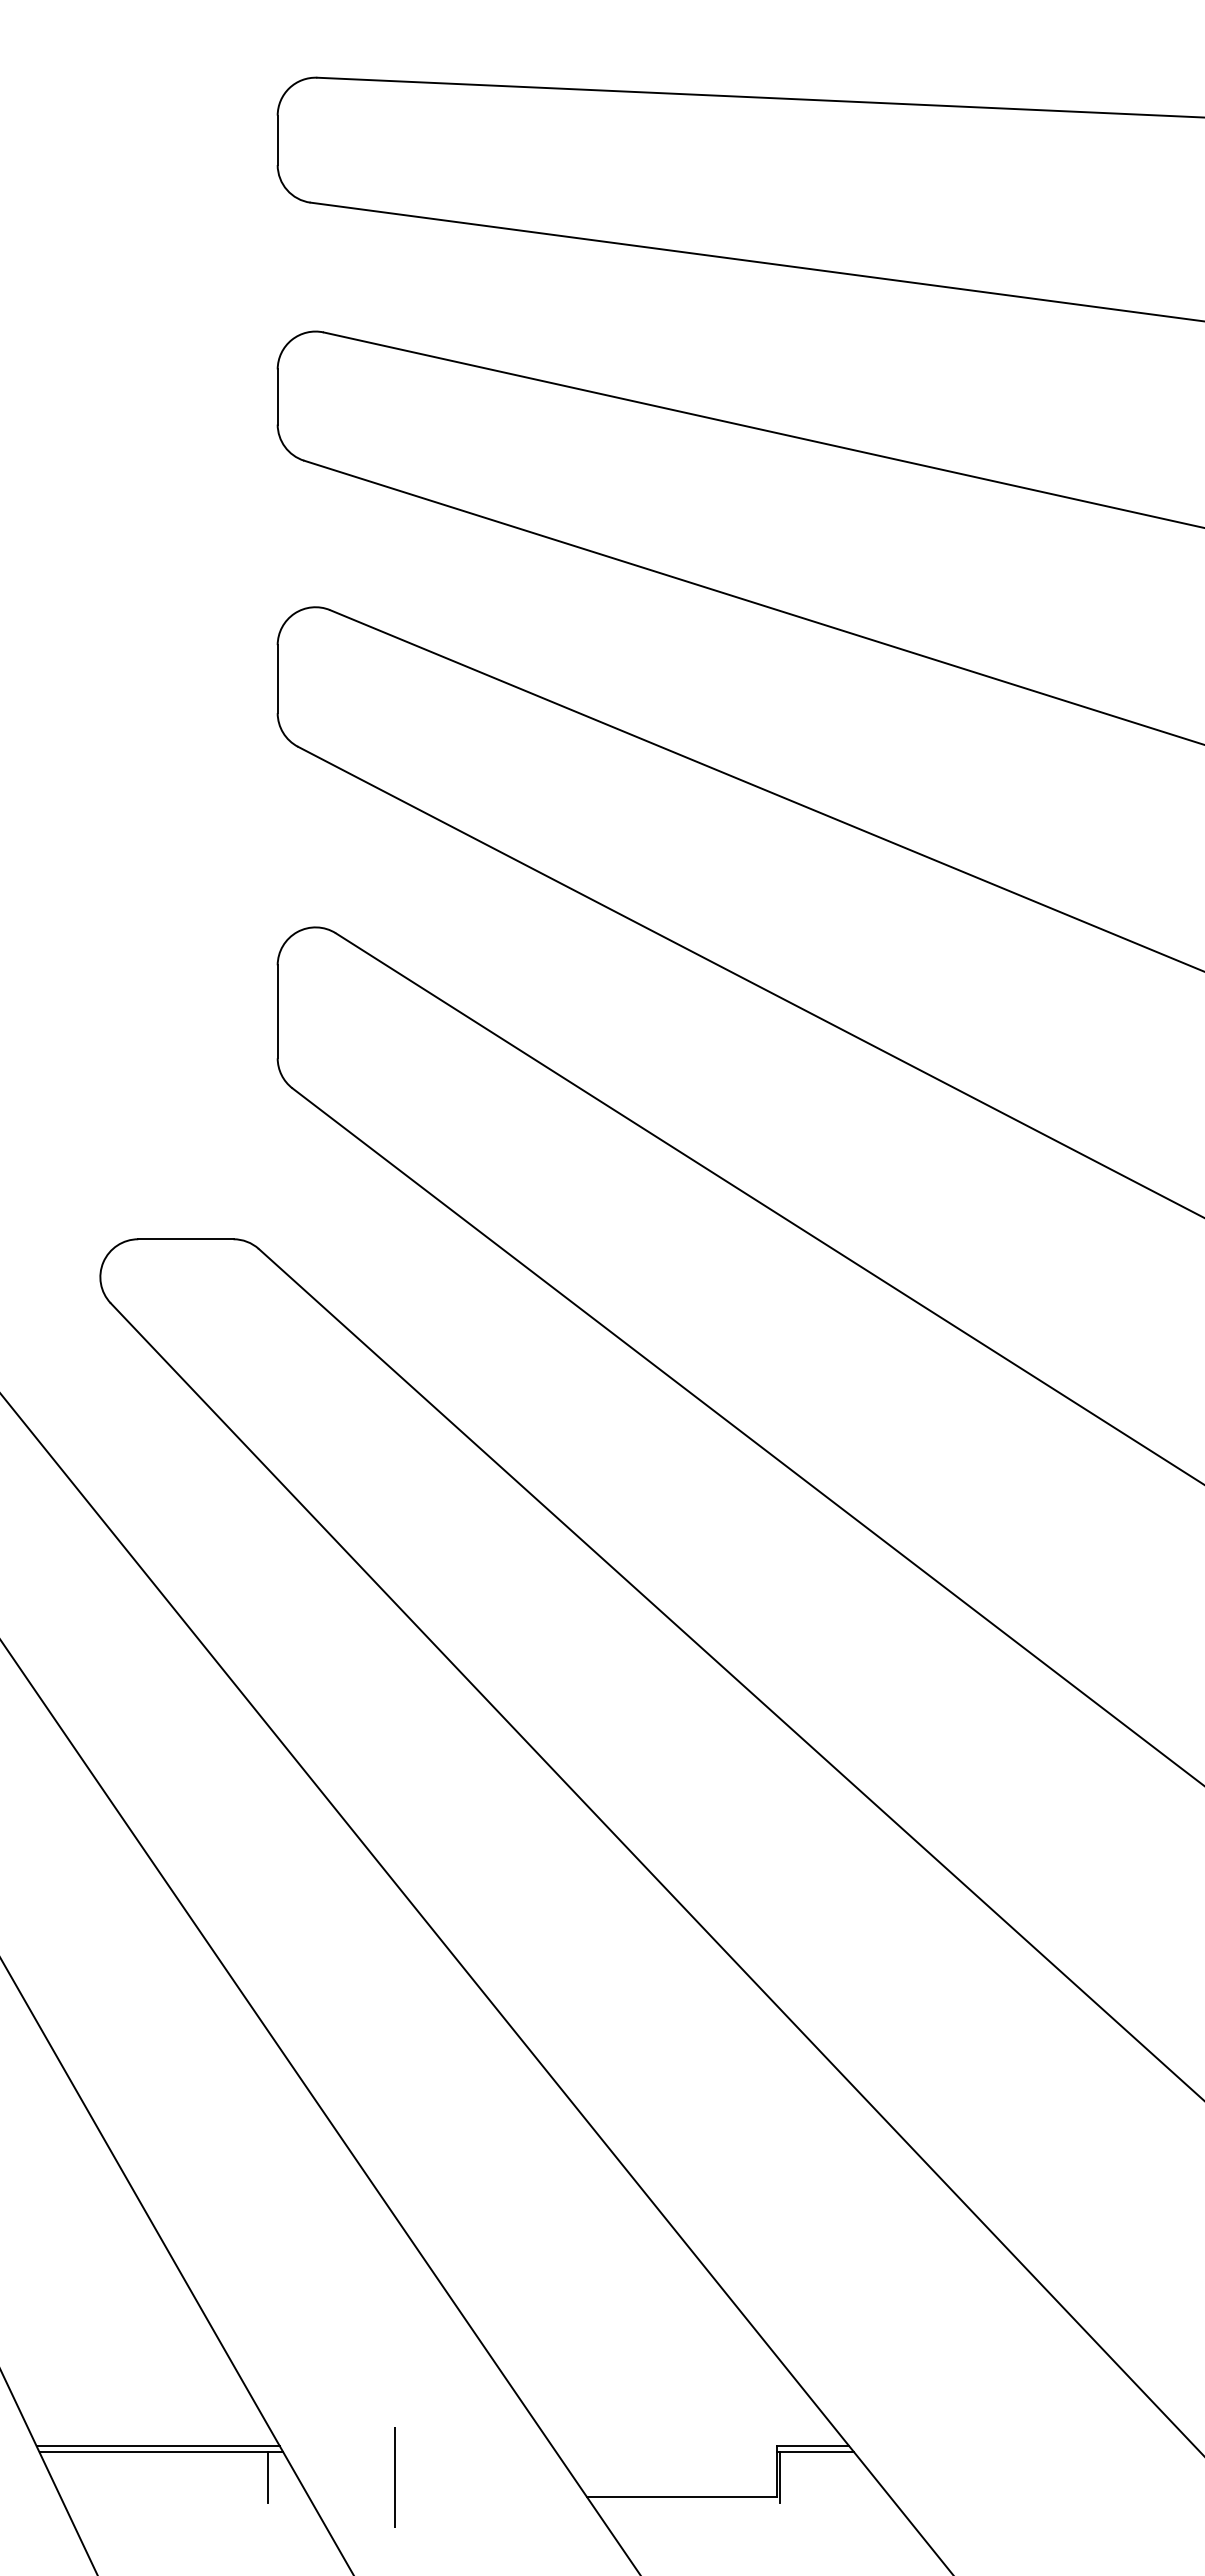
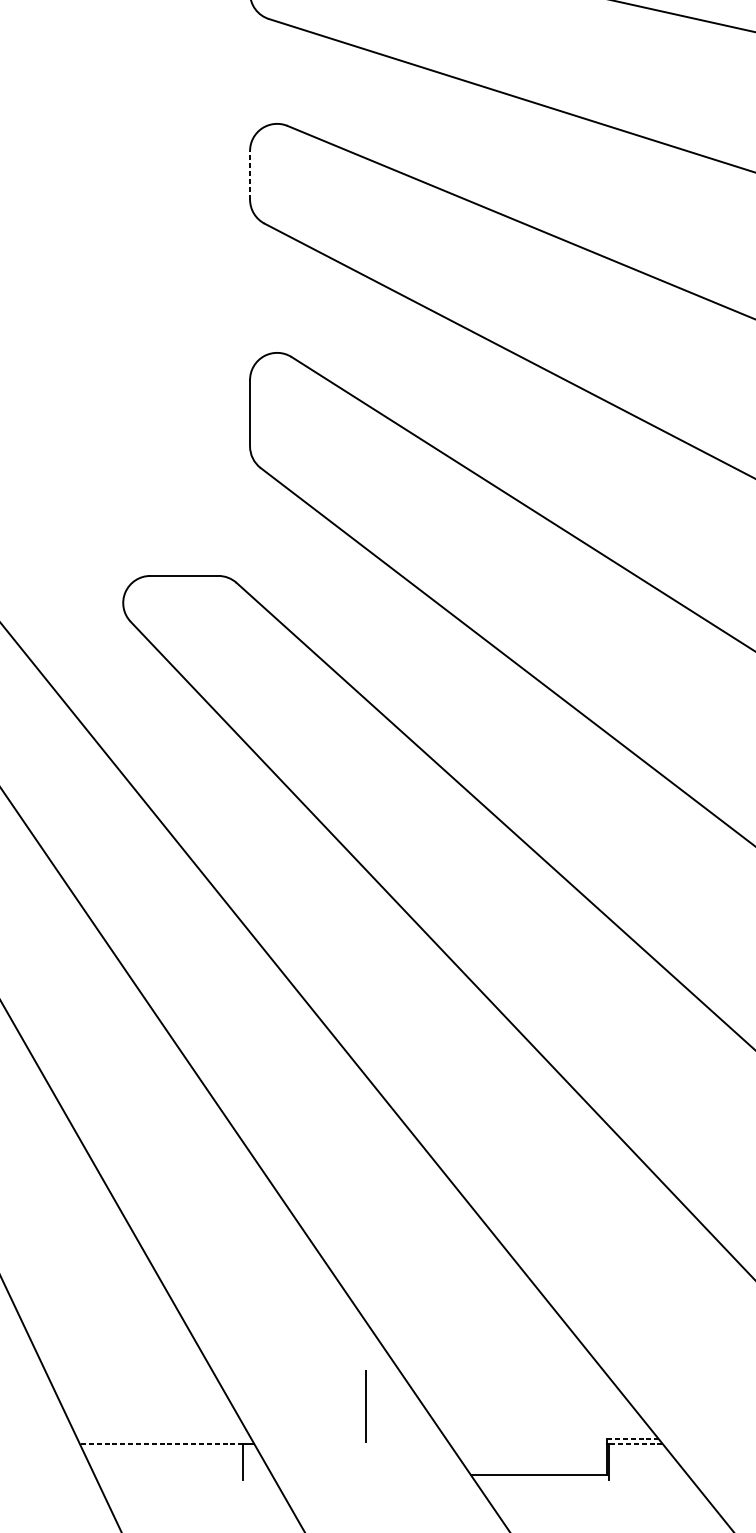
line: (277, 678) -> (249, 174), solid -> dashed
line: (157, 2446) -> (164, 1439), removed
line: (813, 2446) -> (633, 1439), solid -> dashed
line: (153, 2452) -> (161, 1443), solid -> dashed
line: (816, 2452) -> (635, 1443), solid -> dashed
line: (394, 2477) -> (365, 1406), moved

